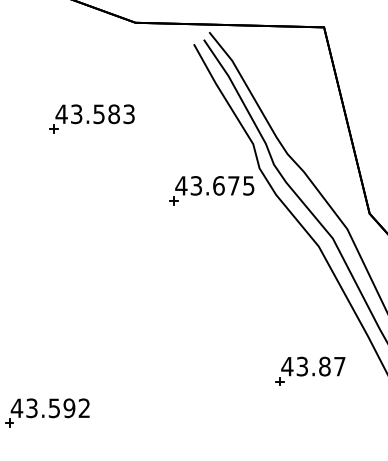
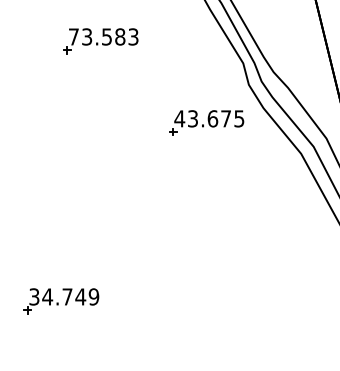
text: (61, 113) -> (73, 36), 43.583 -> 73.583
part: (211, 190) -> (206, 122), moved
part: (310, 370) -> (293, 263), removed
text: (50, 408) -> (64, 297), 43.592 -> 34.749

